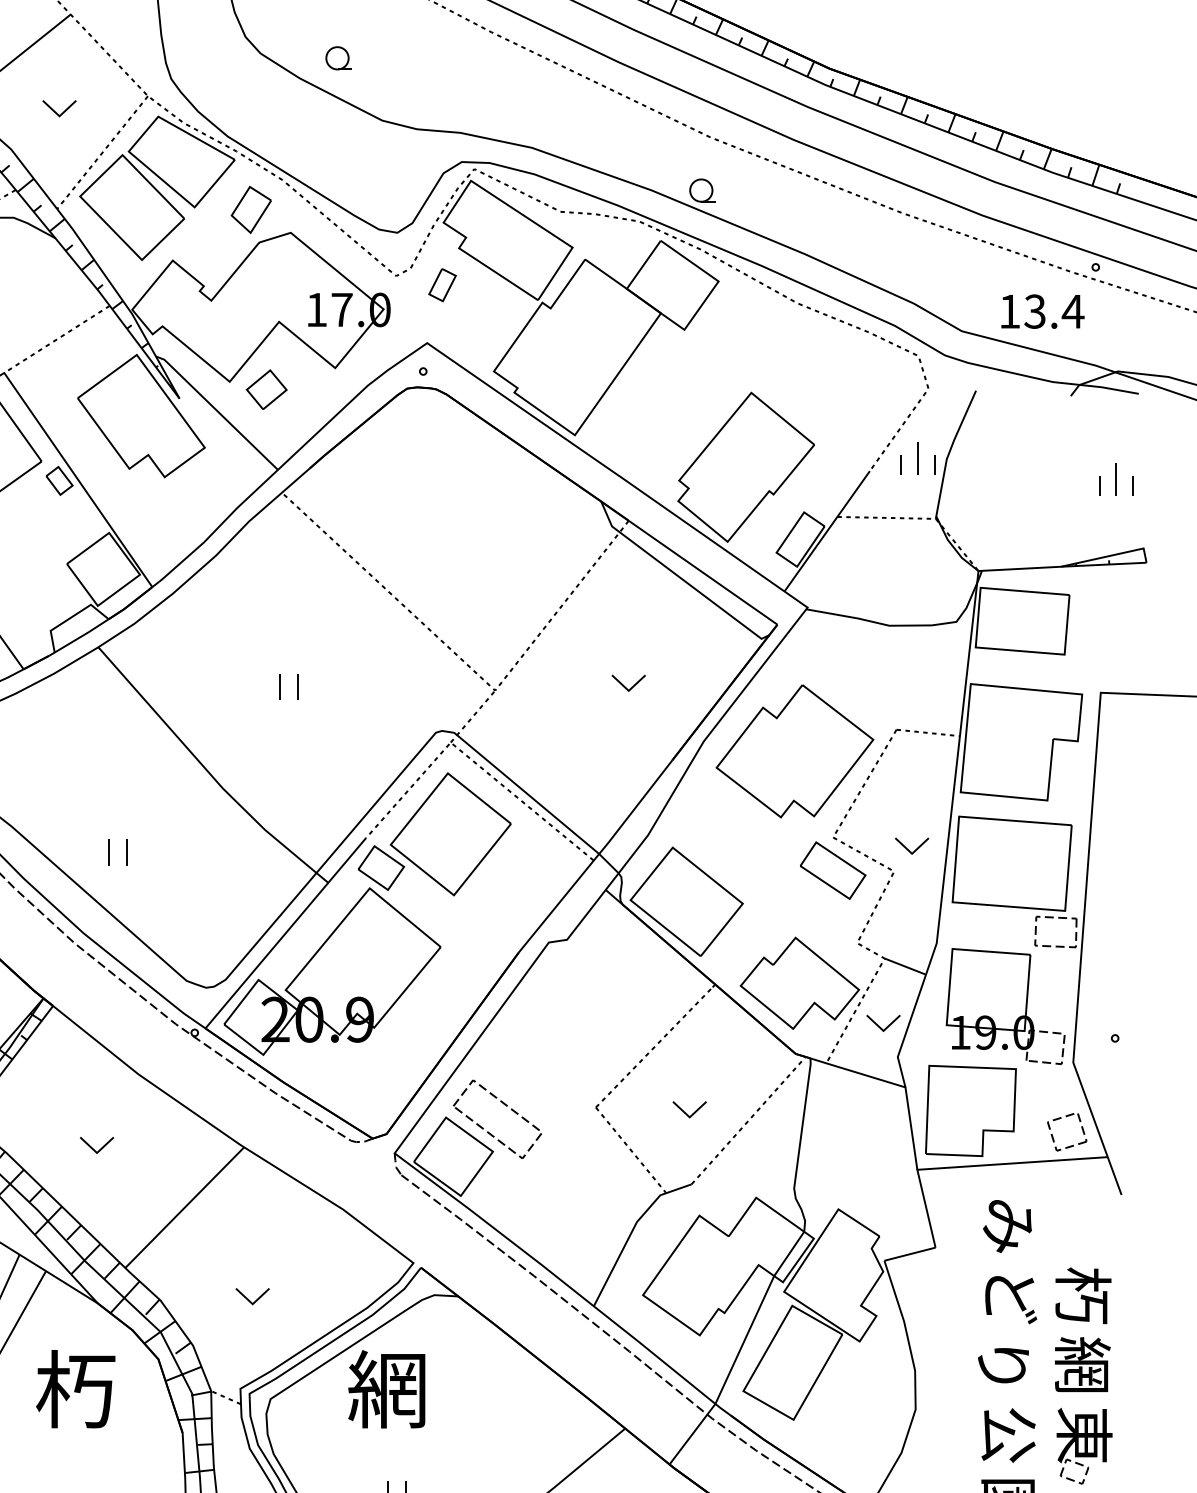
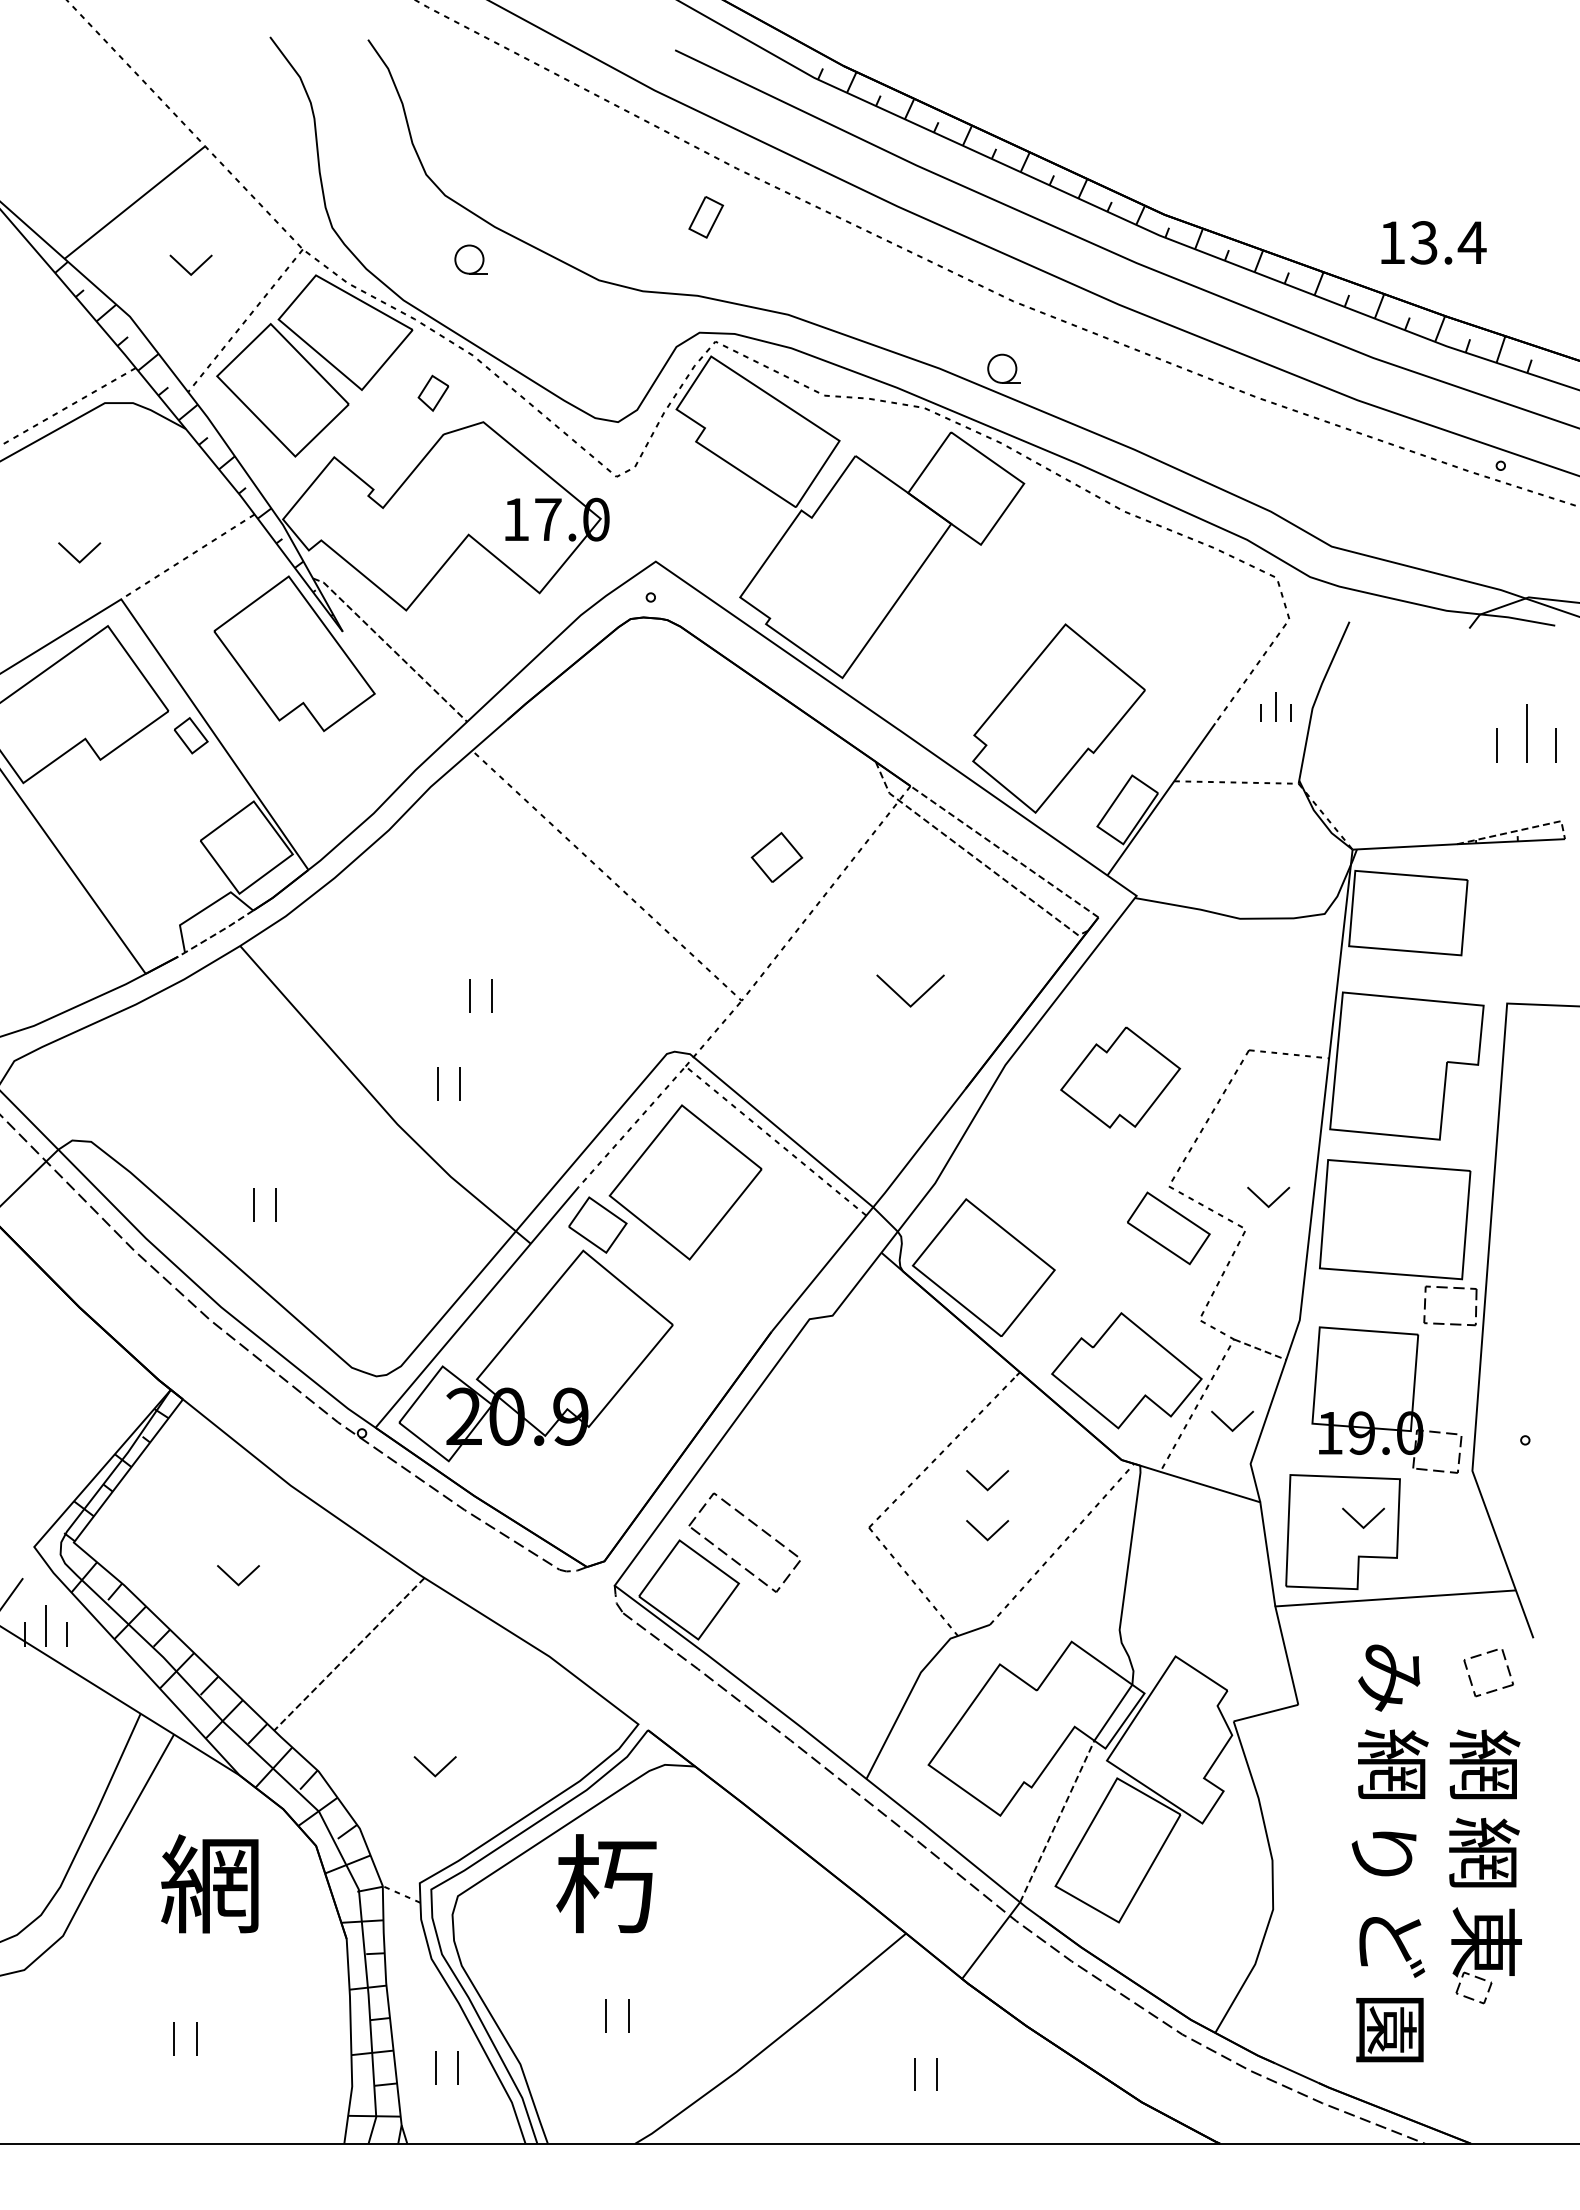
part: (338, 58) -> (470, 259), moved
part: (251, 210) -> (433, 393), size x0.6
part: (442, 285) -> (706, 217), moved
text: (1042, 311) -> (1433, 242), moved
part: (266, 389) -> (776, 857), moved
line: (218, 411) -> (391, 648), solid -> dashed
part: (917, 457) -> (1275, 706), size x0.7
part: (1116, 479) -> (1526, 733), size x1.4
line: (1110, 555) -> (1519, 830), solid -> dashed
line: (703, 572) -> (1004, 851), solid -> dashed
line: (679, 577) -> (974, 857), solid -> dashed
line: (78, 638) -> (215, 934), solid -> dashed
part: (628, 683) -> (910, 991), size x1.6
part: (794, 751) -> (1120, 1077), size x0.6
part: (255, 756) -> (438, 1083), added
line: (905, 966) -> (1260, 1349), solid -> dashed
part: (689, 1070) -> (987, 1480), added
part: (983, 1102) -> (1358, 1521), added
part: (1071, 1145) -> (1494, 1689), moved
line: (184, 1207) -> (349, 1654), solid -> dashed
text: (1010, 1295) -> (1393, 1765), ど -> 網
text: (1082, 1295) -> (1484, 1765), 朽 -> 網
line: (745, 1339) -> (1057, 1821), solid -> dashed
text: (75, 1389) -> (211, 1883), 朽 -> 網
text: (387, 1389) -> (605, 1883), 網 -> 朽
text: (1008, 1435) -> (1390, 1942), 公 -> ど

